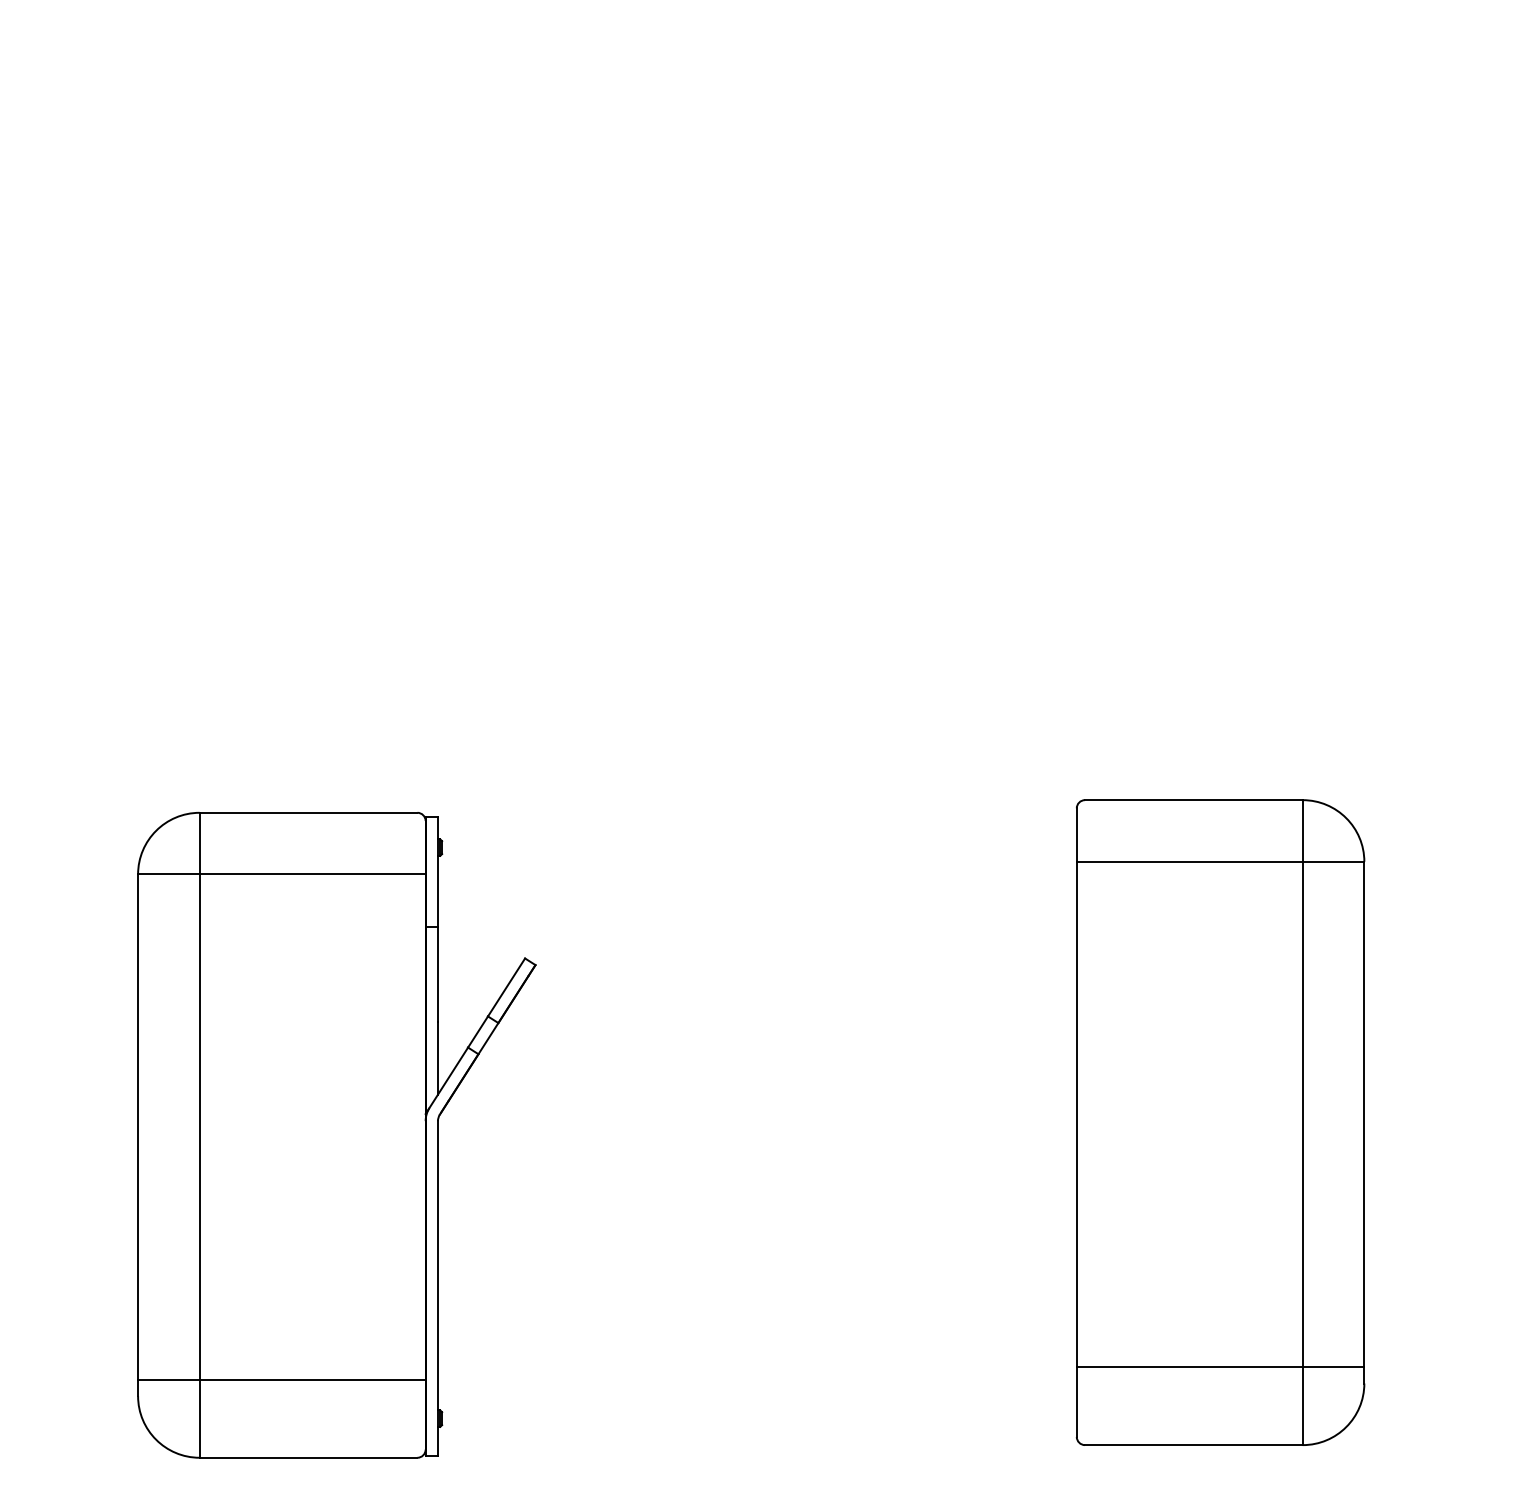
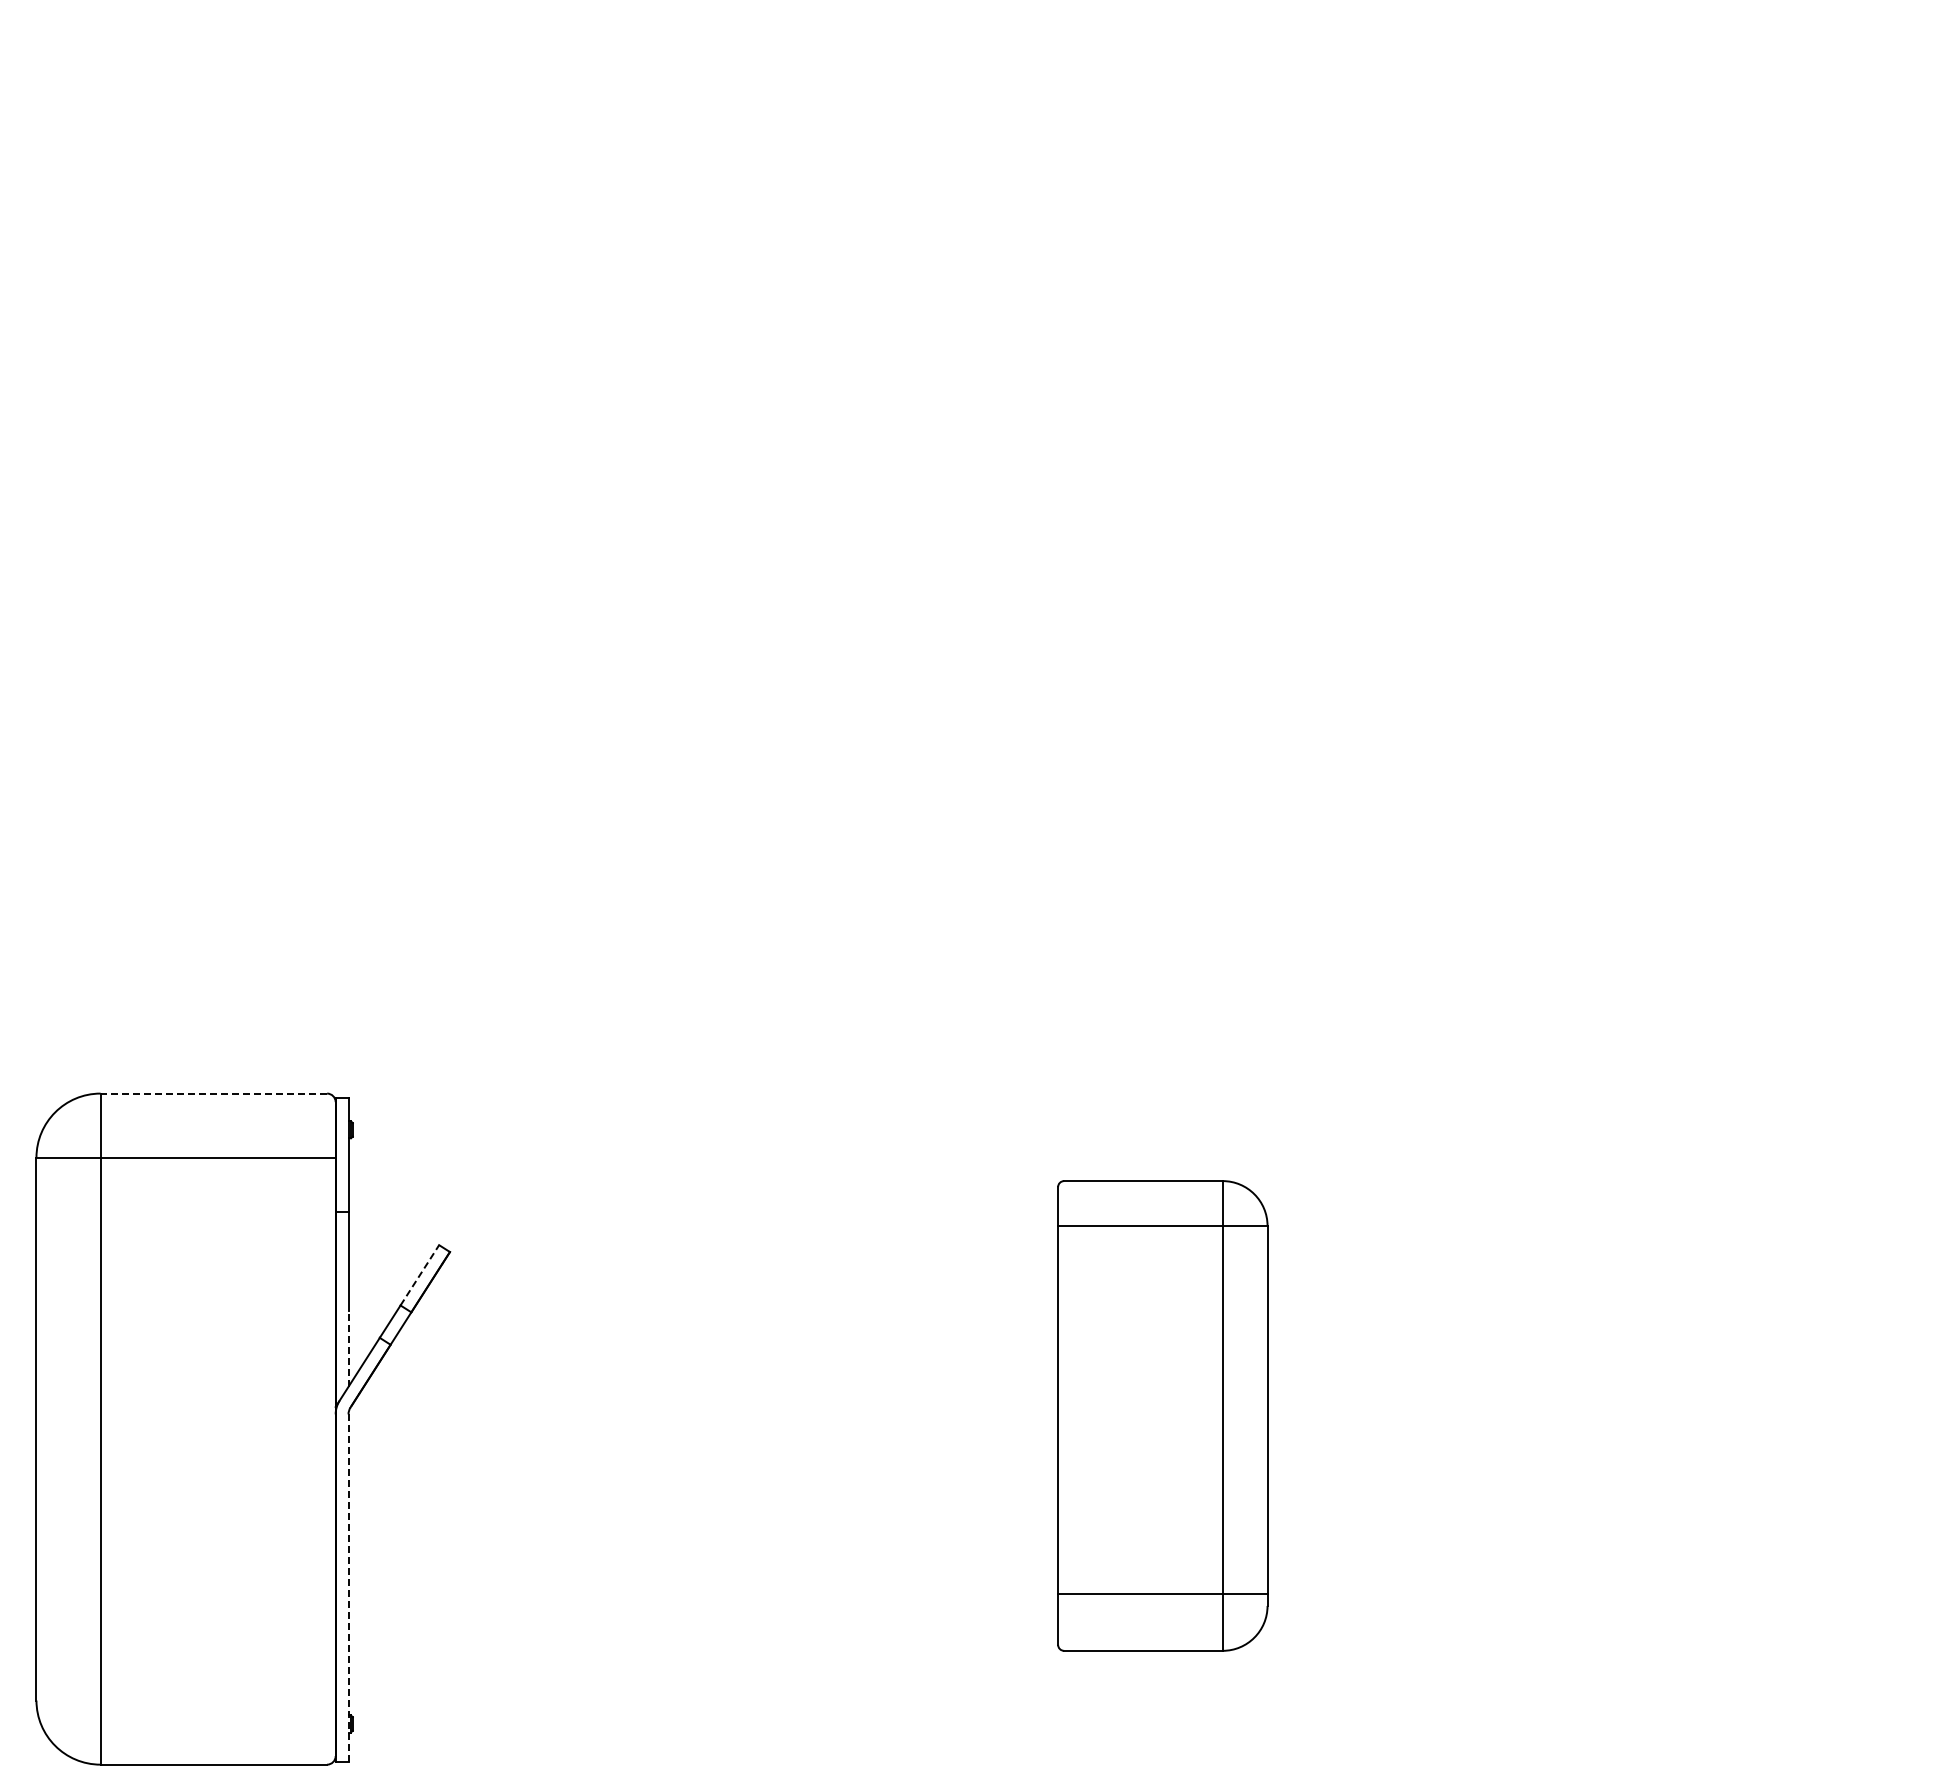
line: (308, 812) -> (213, 1093), solid -> dashed
line: (506, 987) -> (419, 1275), solid -> dashed
line: (437, 1058) -> (348, 1349), solid -> dashed
part: (1220, 1122) -> (1162, 1415), size x0.7
line: (437, 1288) -> (348, 1588), solid -> dashed
line: (281, 1379) -> (185, 1683), removed

